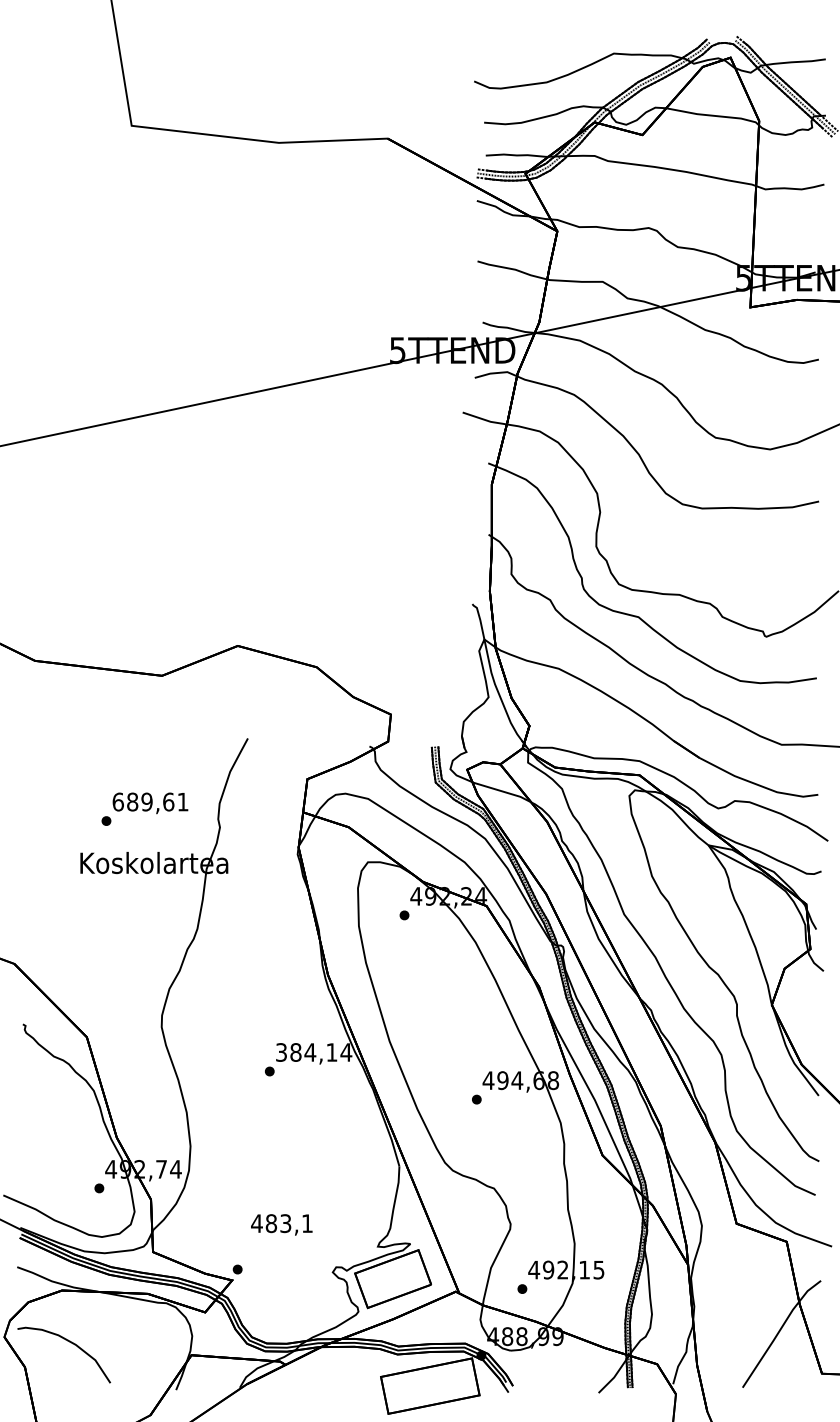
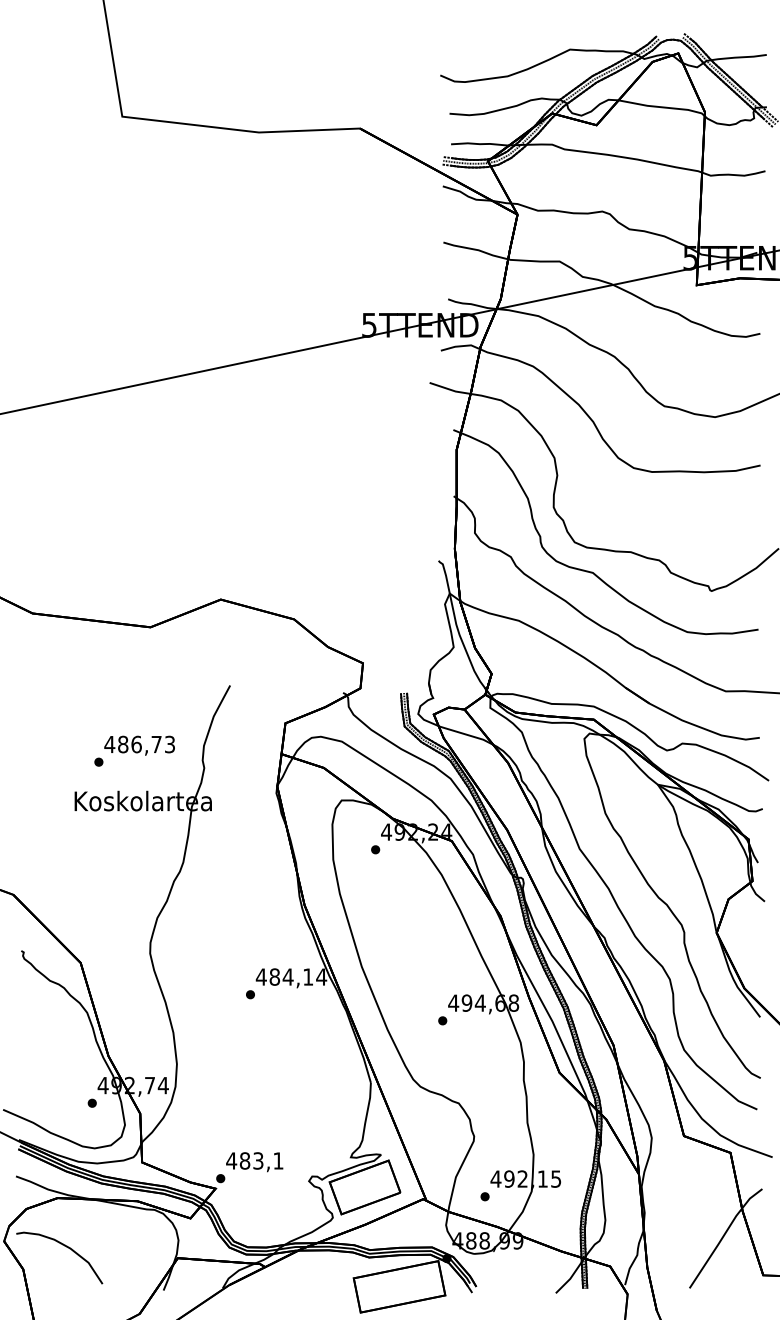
text: (150, 802) -> (139, 744), 689,61 -> 486,73
text: (280, 1051) -> (260, 976), 384,14 -> 484,14
text: (281, 1225) -> (254, 1162), moved

